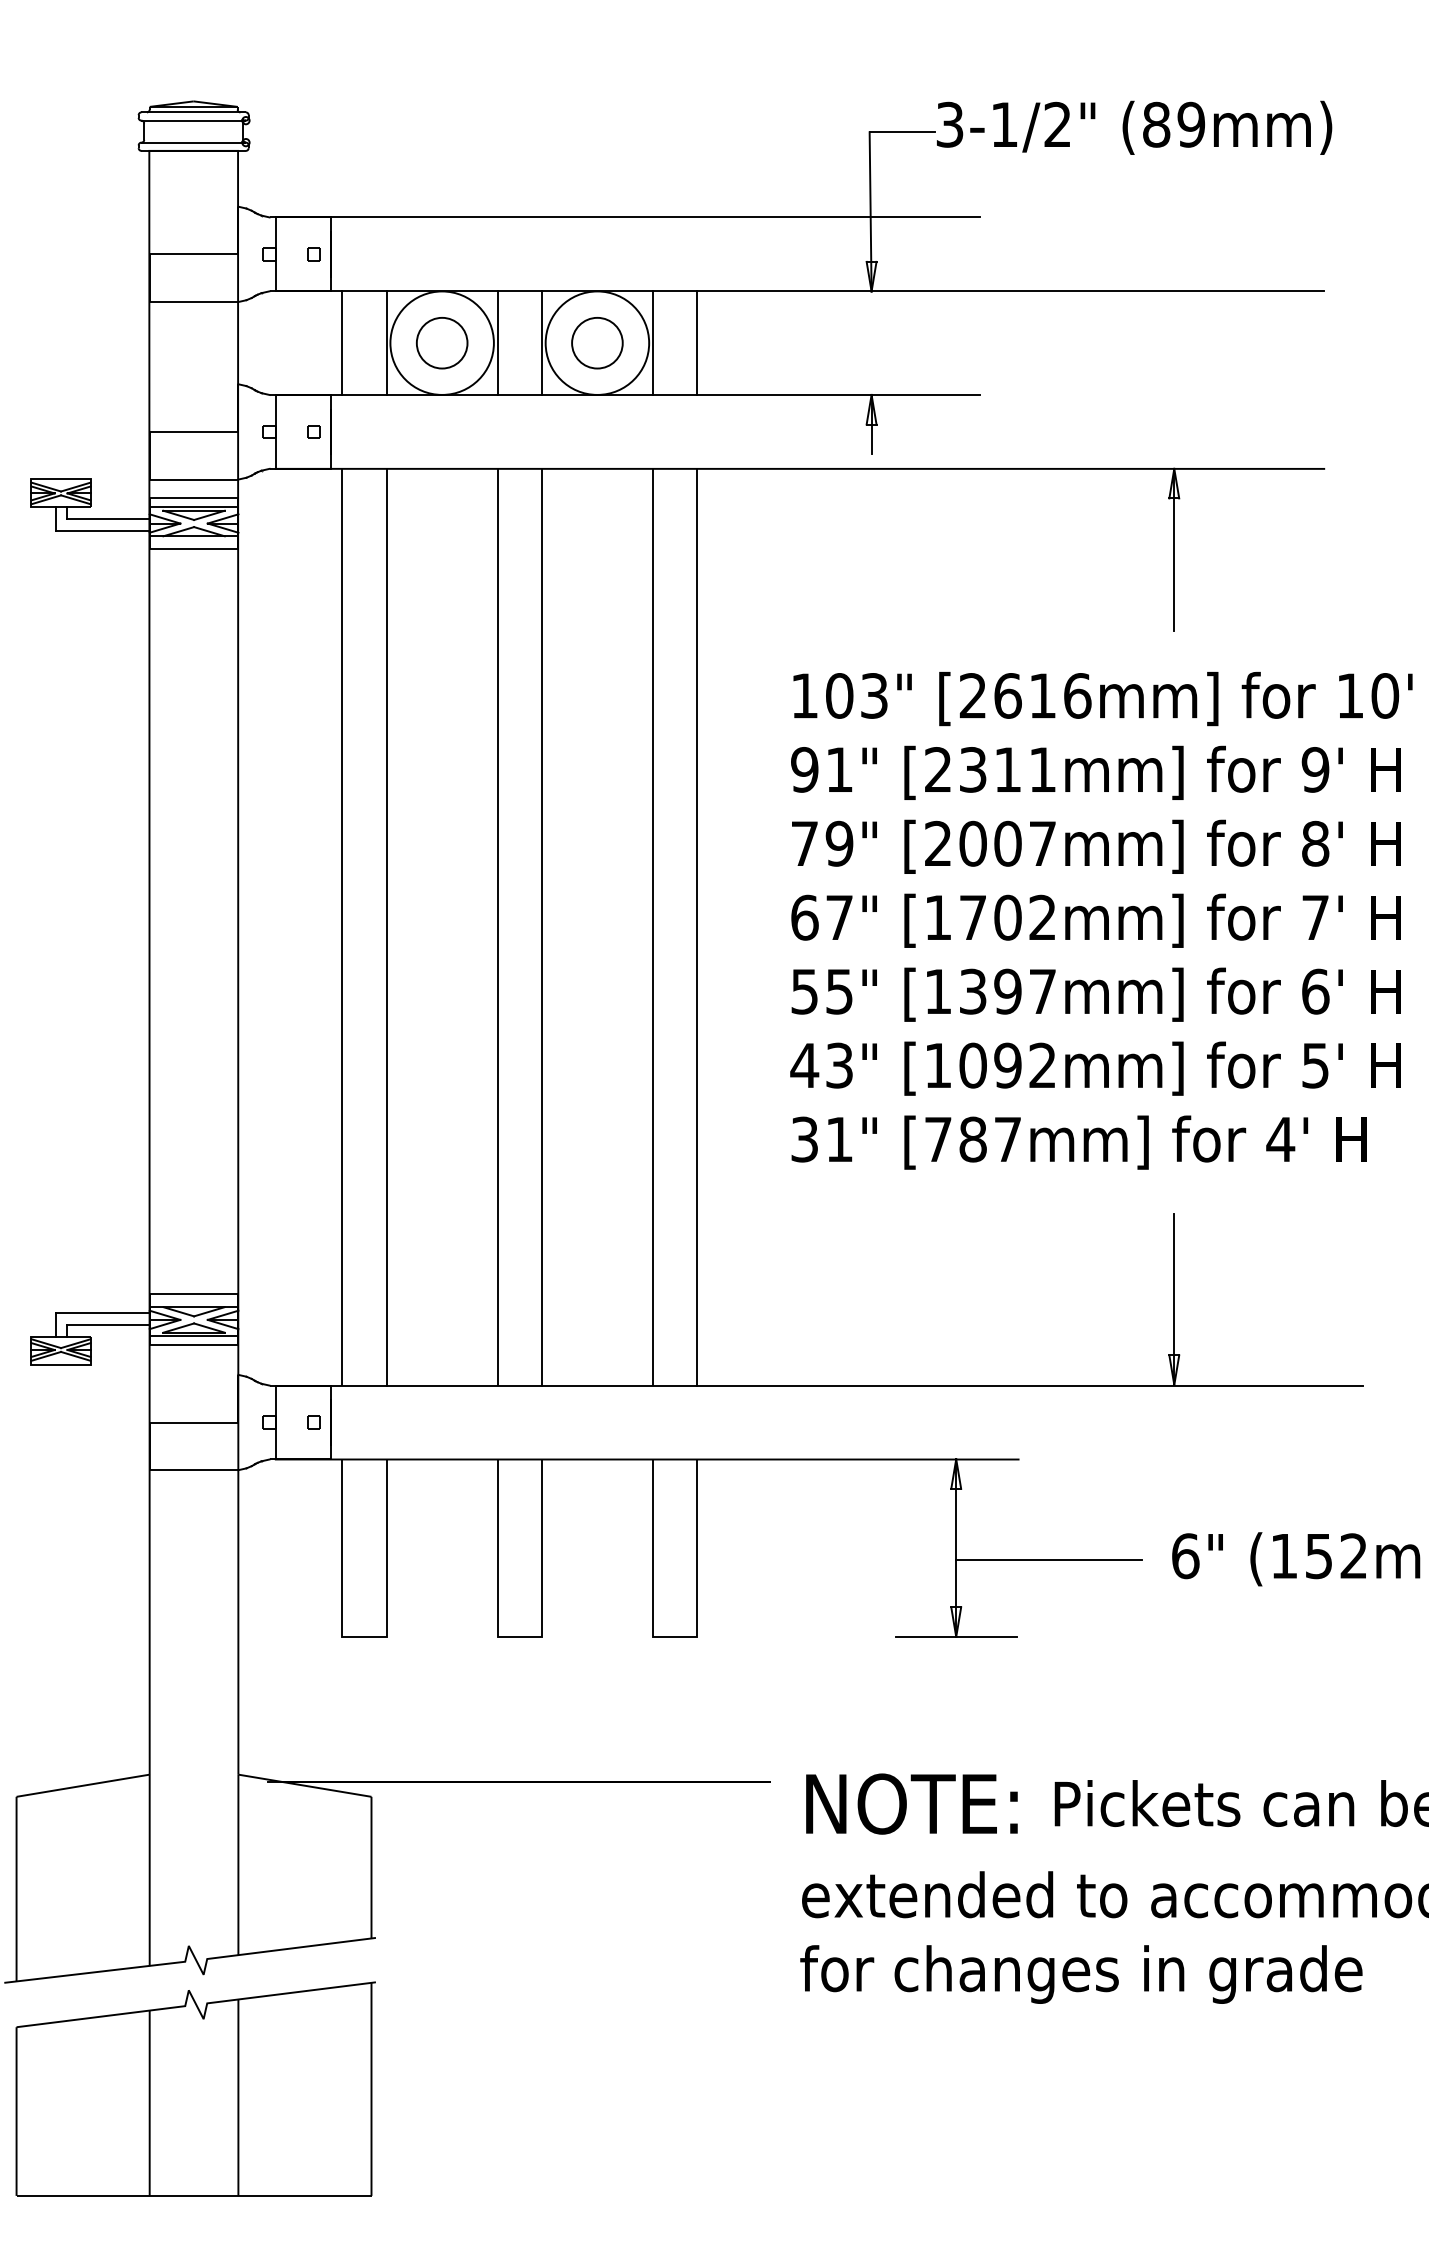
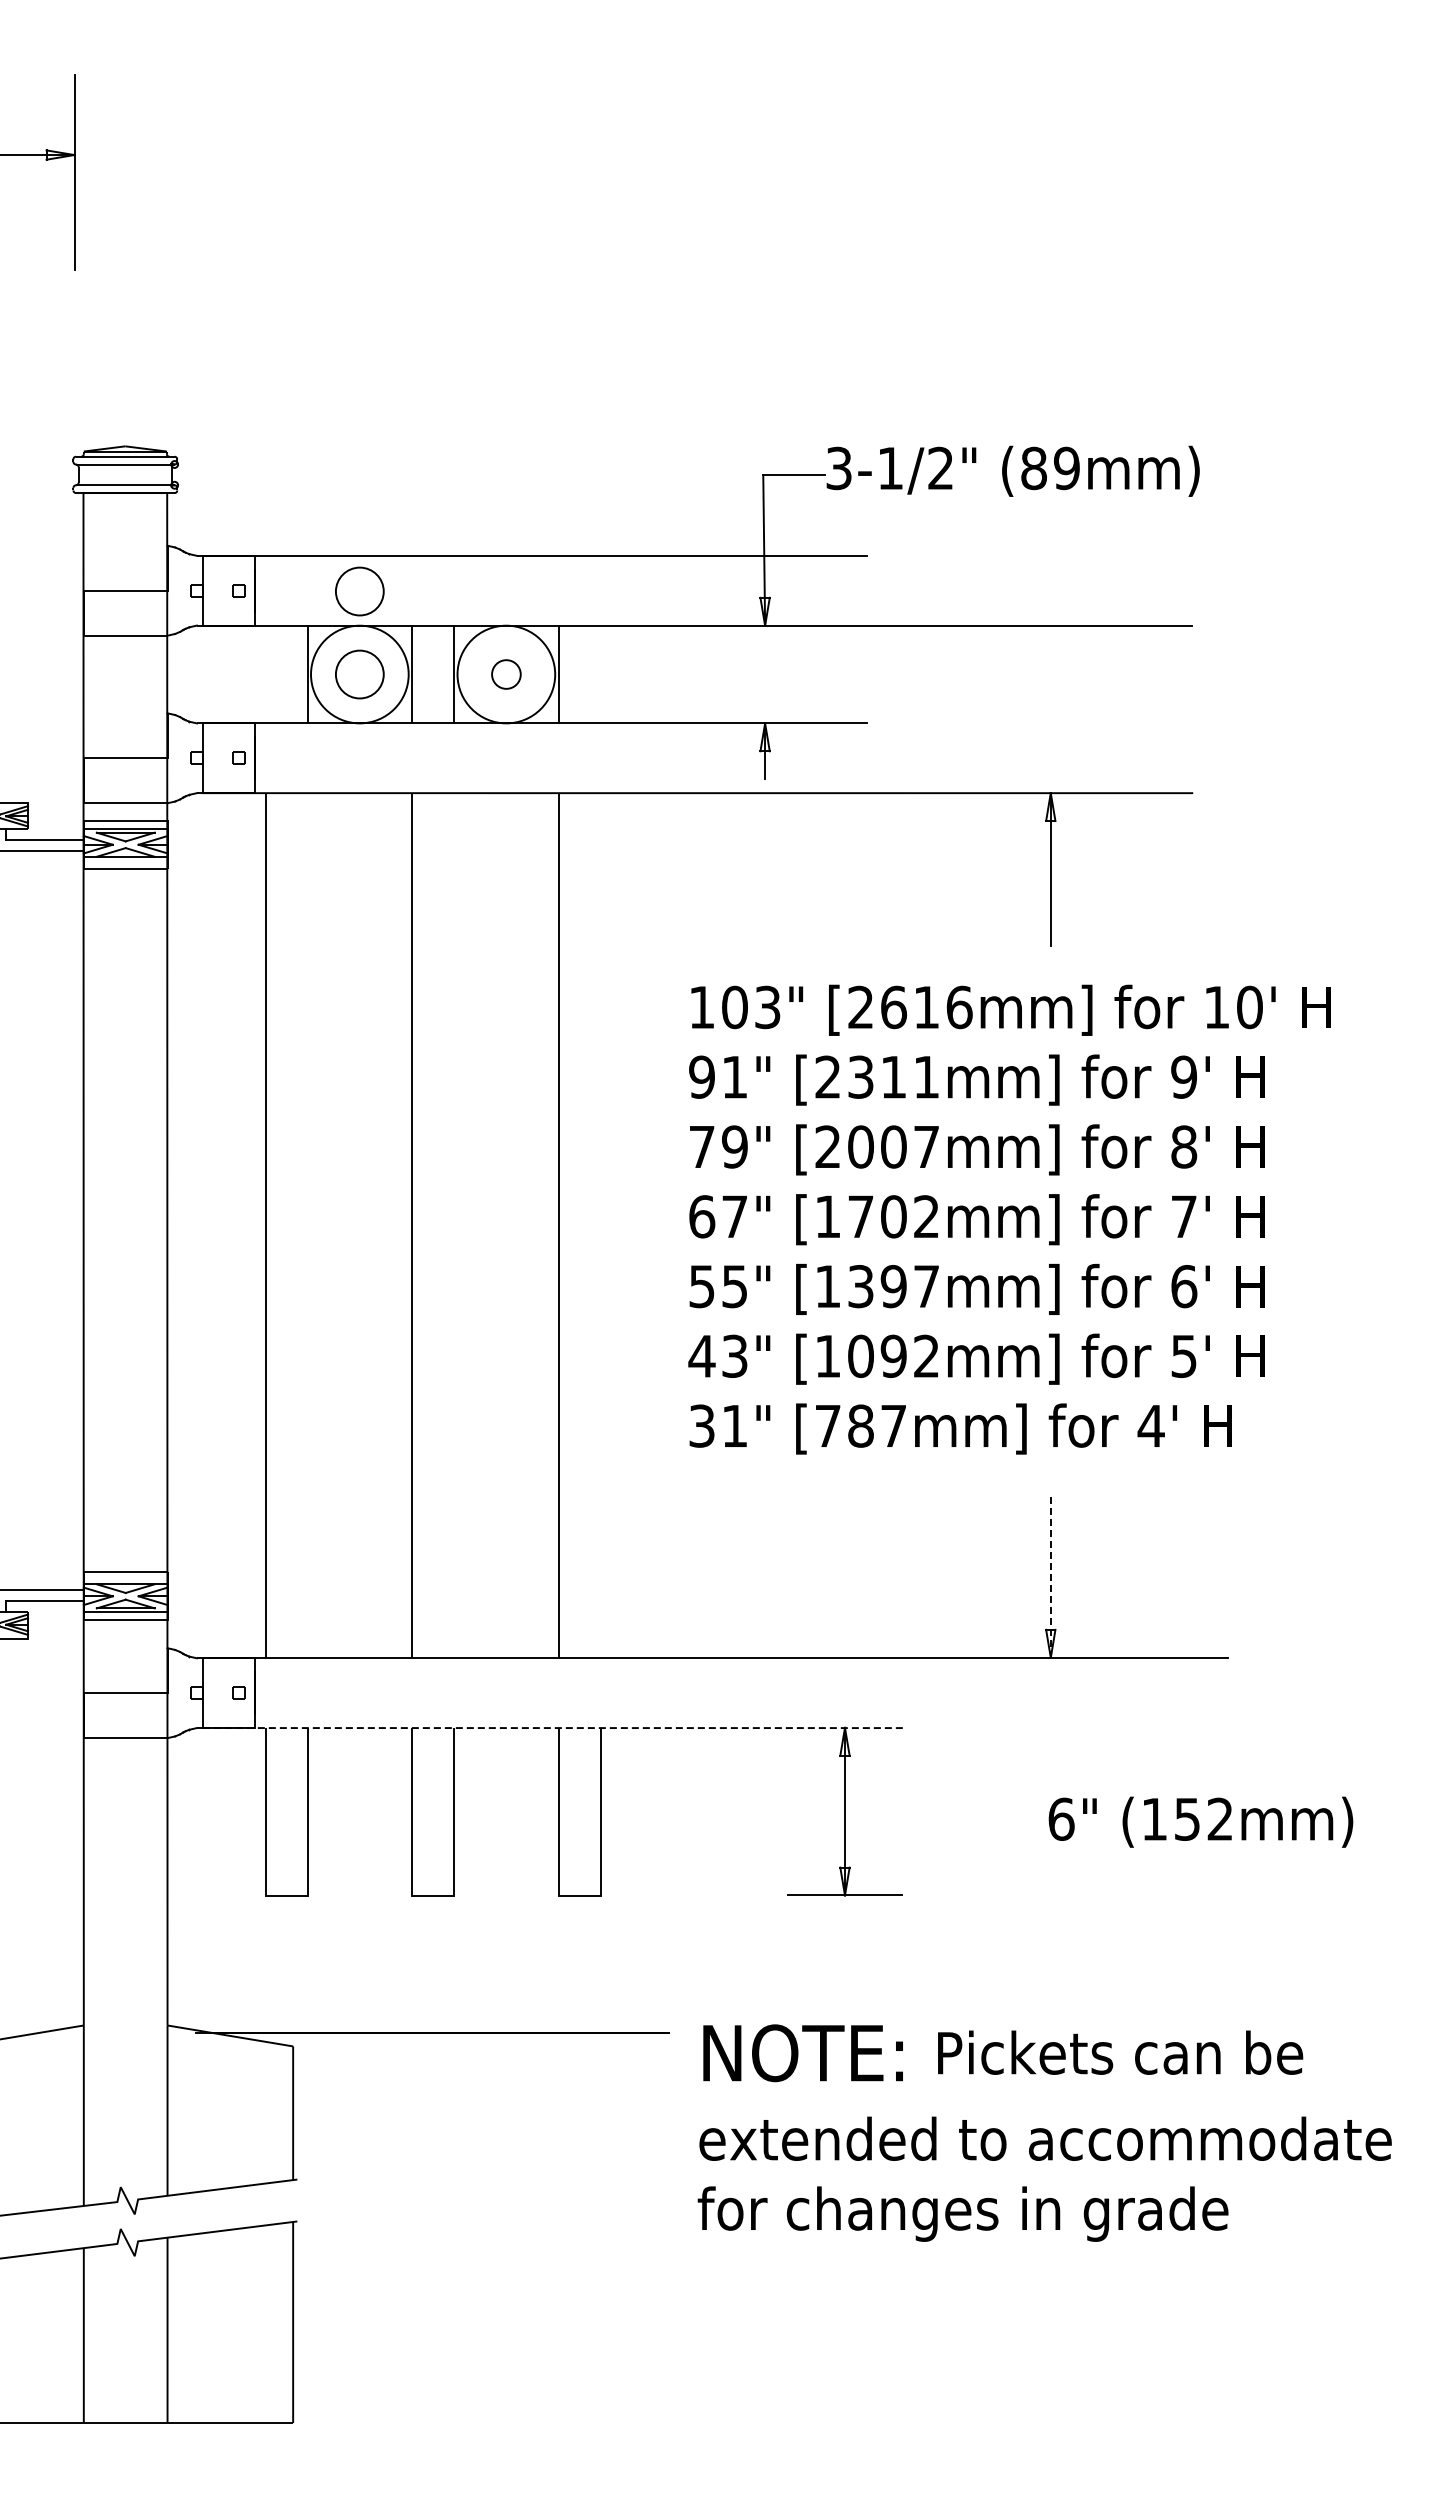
circle: (441, 255) -> (359, 591), added
line: (342, 343) -> (265, 674), removed
circle: (597, 343) -> (506, 674), size x0.6
line: (697, 343) -> (600, 674), removed
line: (386, 926) -> (307, 1225), removed
line: (542, 926) -> (454, 1225), removed
line: (697, 926) -> (600, 1225), removed
line: (1173, 1298) -> (1050, 1576), solid -> dashed
line: (647, 1459) -> (553, 1728), solid -> dashed
line: (1047, 1559) -> (931, 1822), removed

